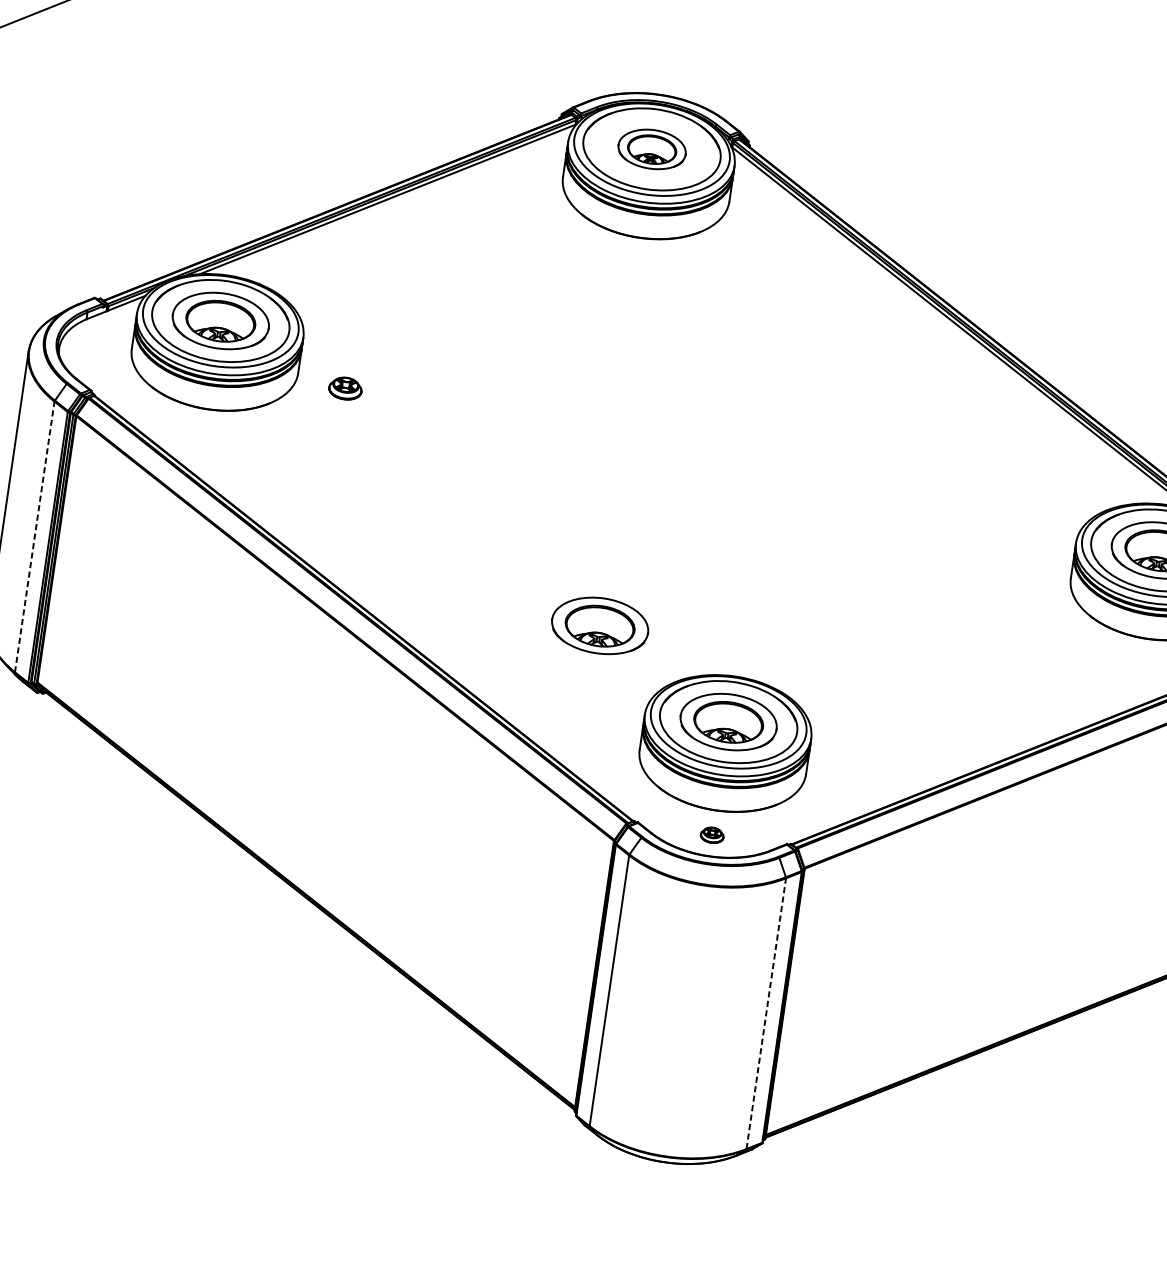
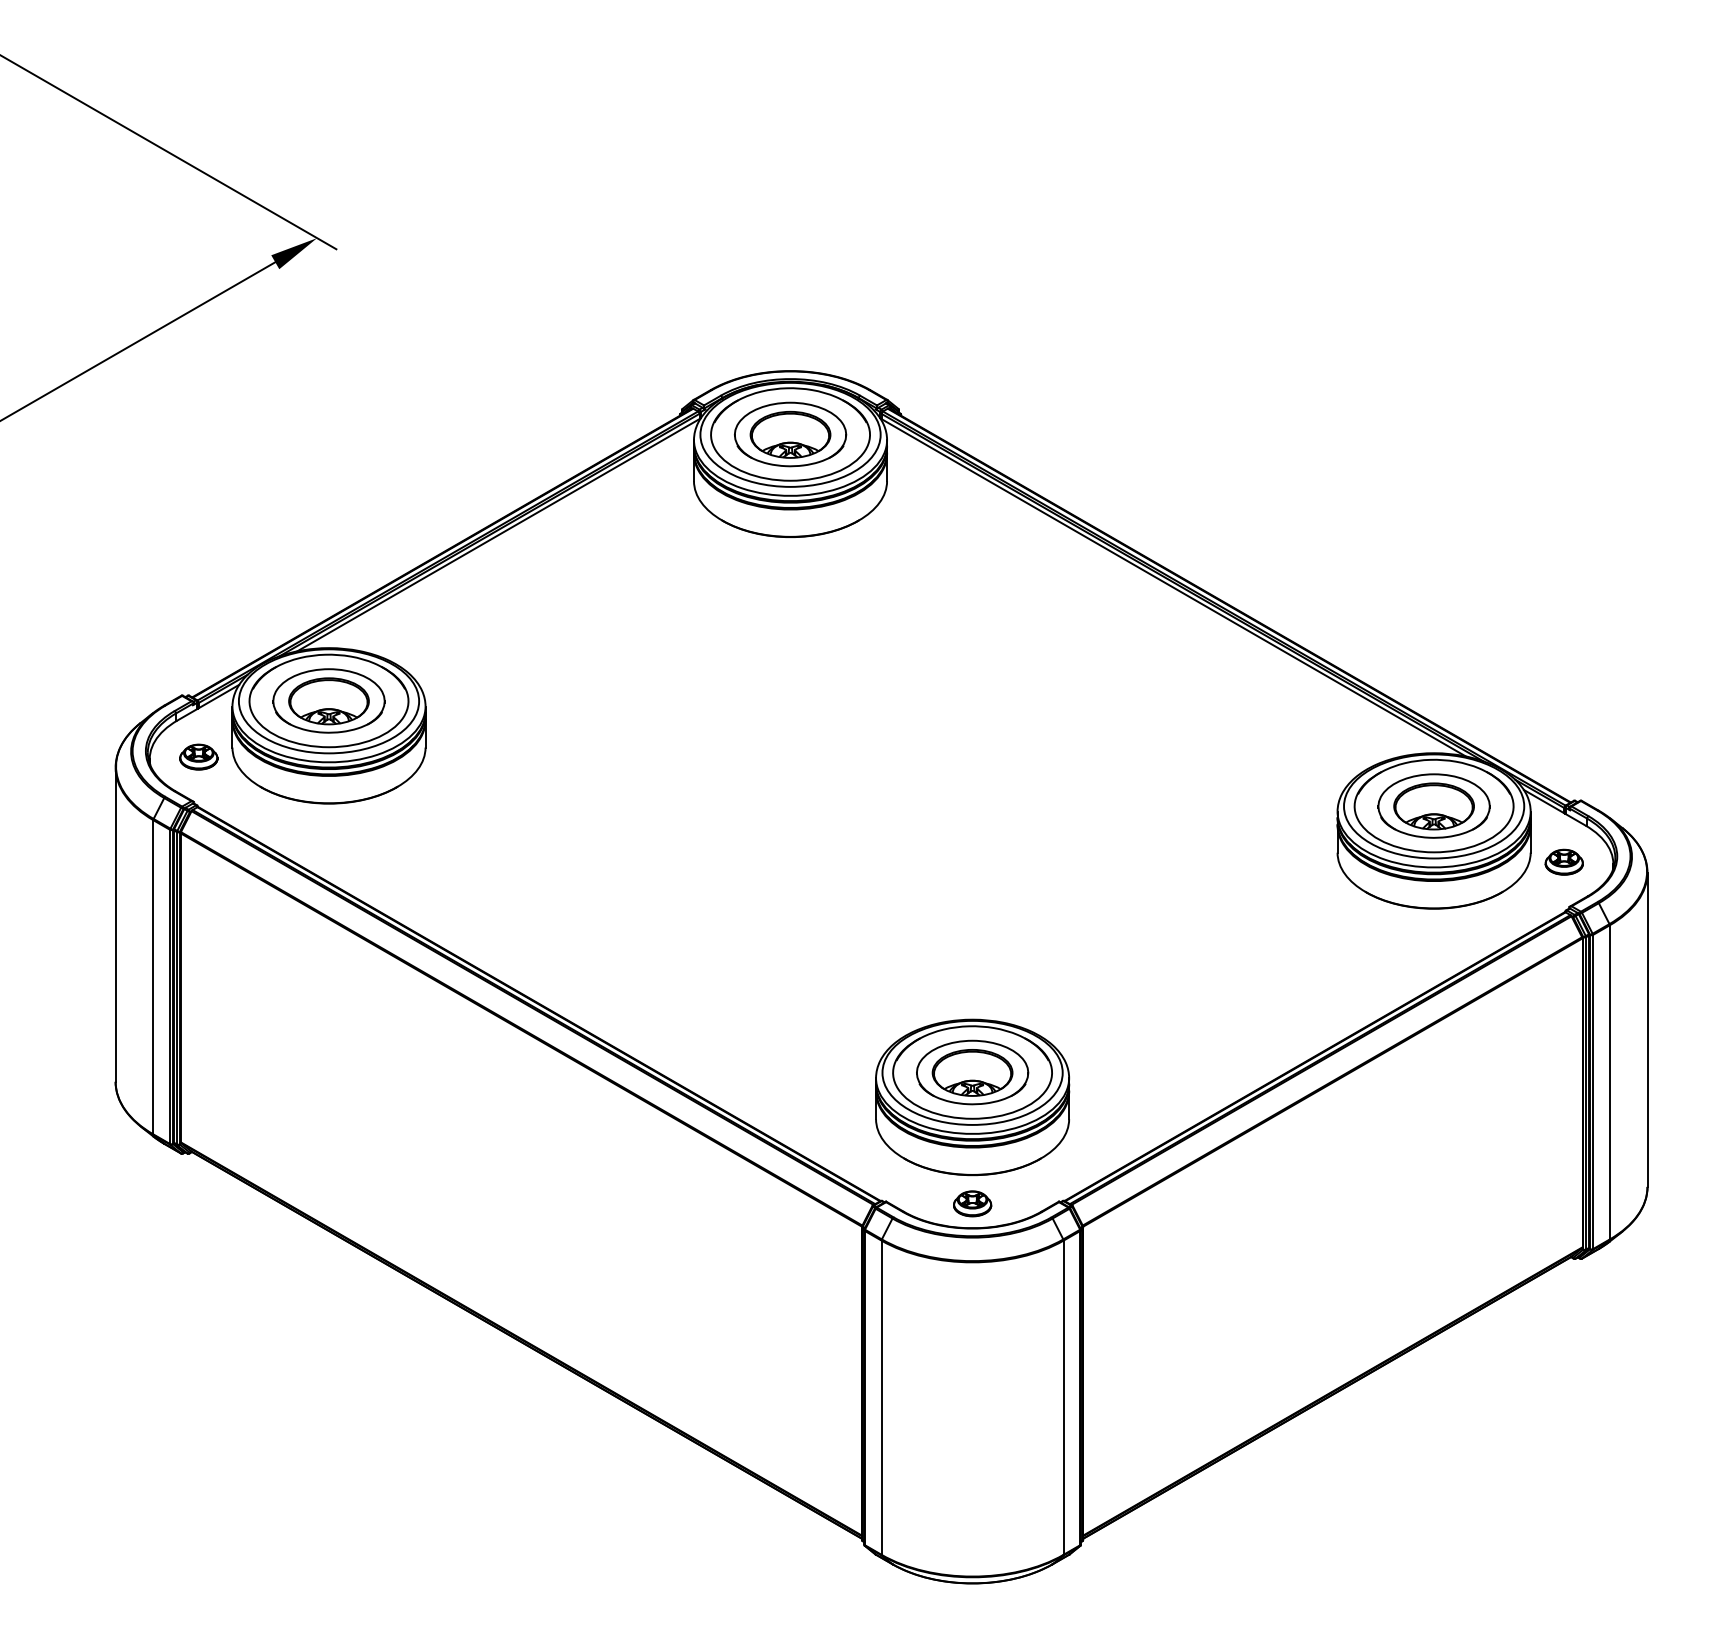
part: (652, 149) -> (790, 434), size x1.43
part: (345, 388) -> (198, 756), moved
line: (35, 536) -> (153, 976), dashed -> solid
part: (600, 625) -> (810, 984), removed
part: (712, 834) -> (972, 1203), size x1.43
line: (766, 1013) -> (1063, 1397), dashed -> solid

